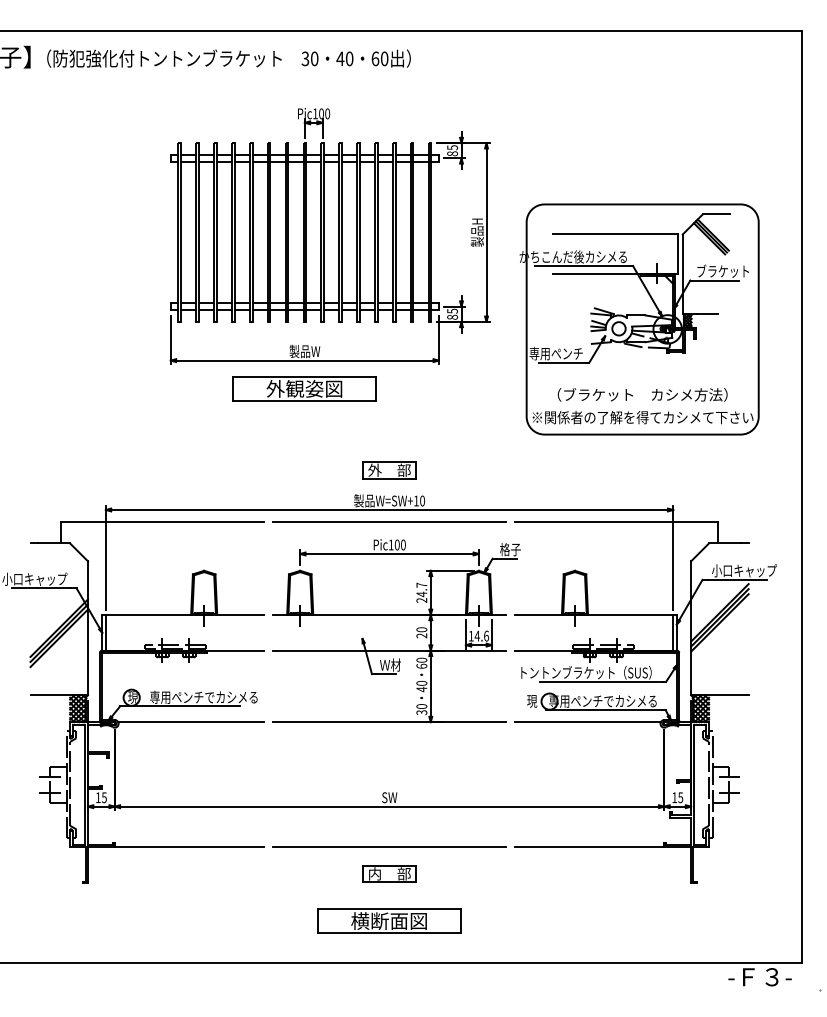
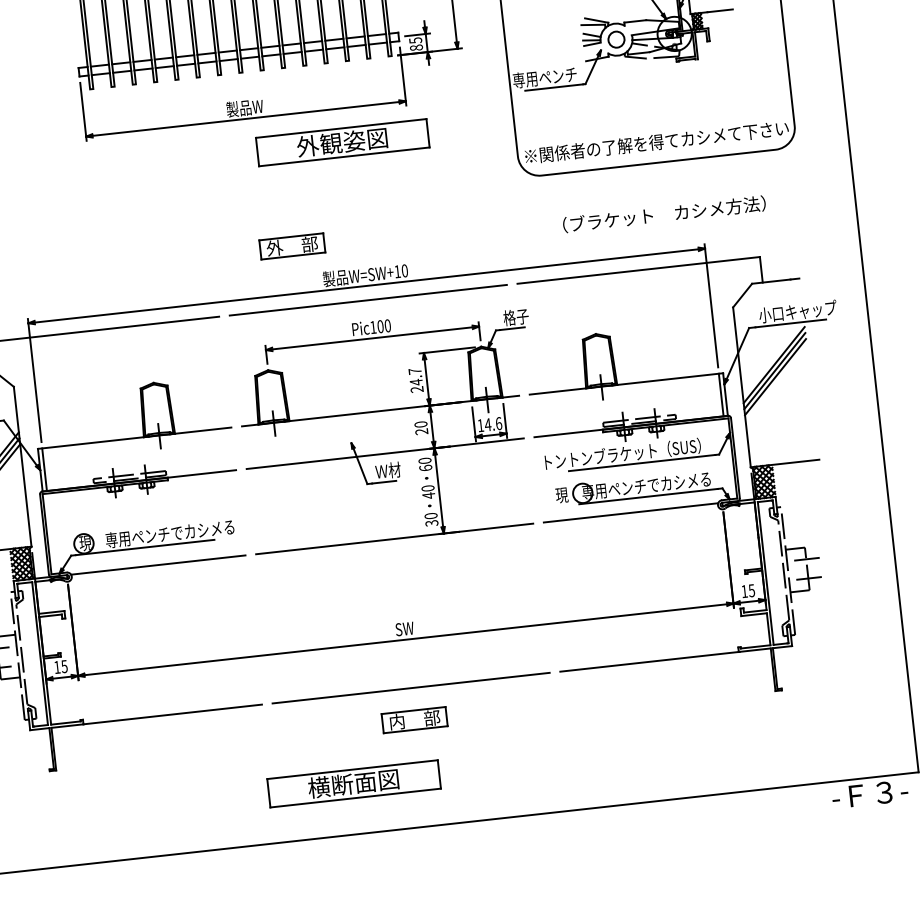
part: (304, 388) -> (342, 141), moved
text: (642, 394) -> (664, 213), moved
part: (389, 470) -> (292, 246), moved
part: (389, 920) -> (353, 782), moved

